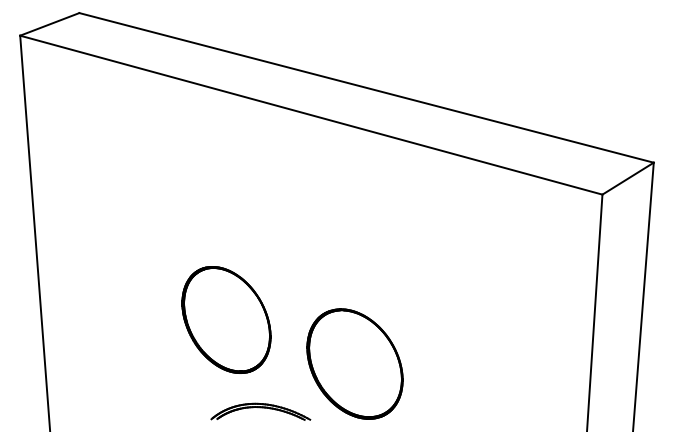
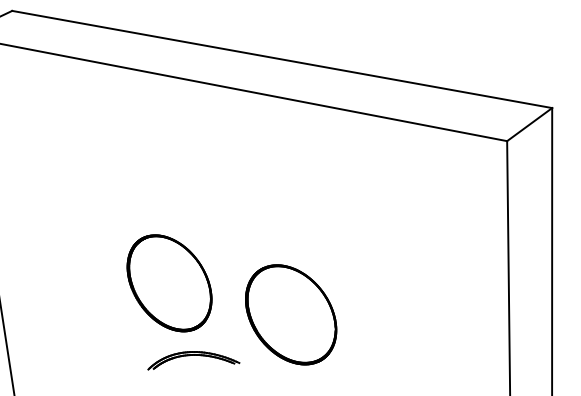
part: (260, 411) -> (193, 358), moved

